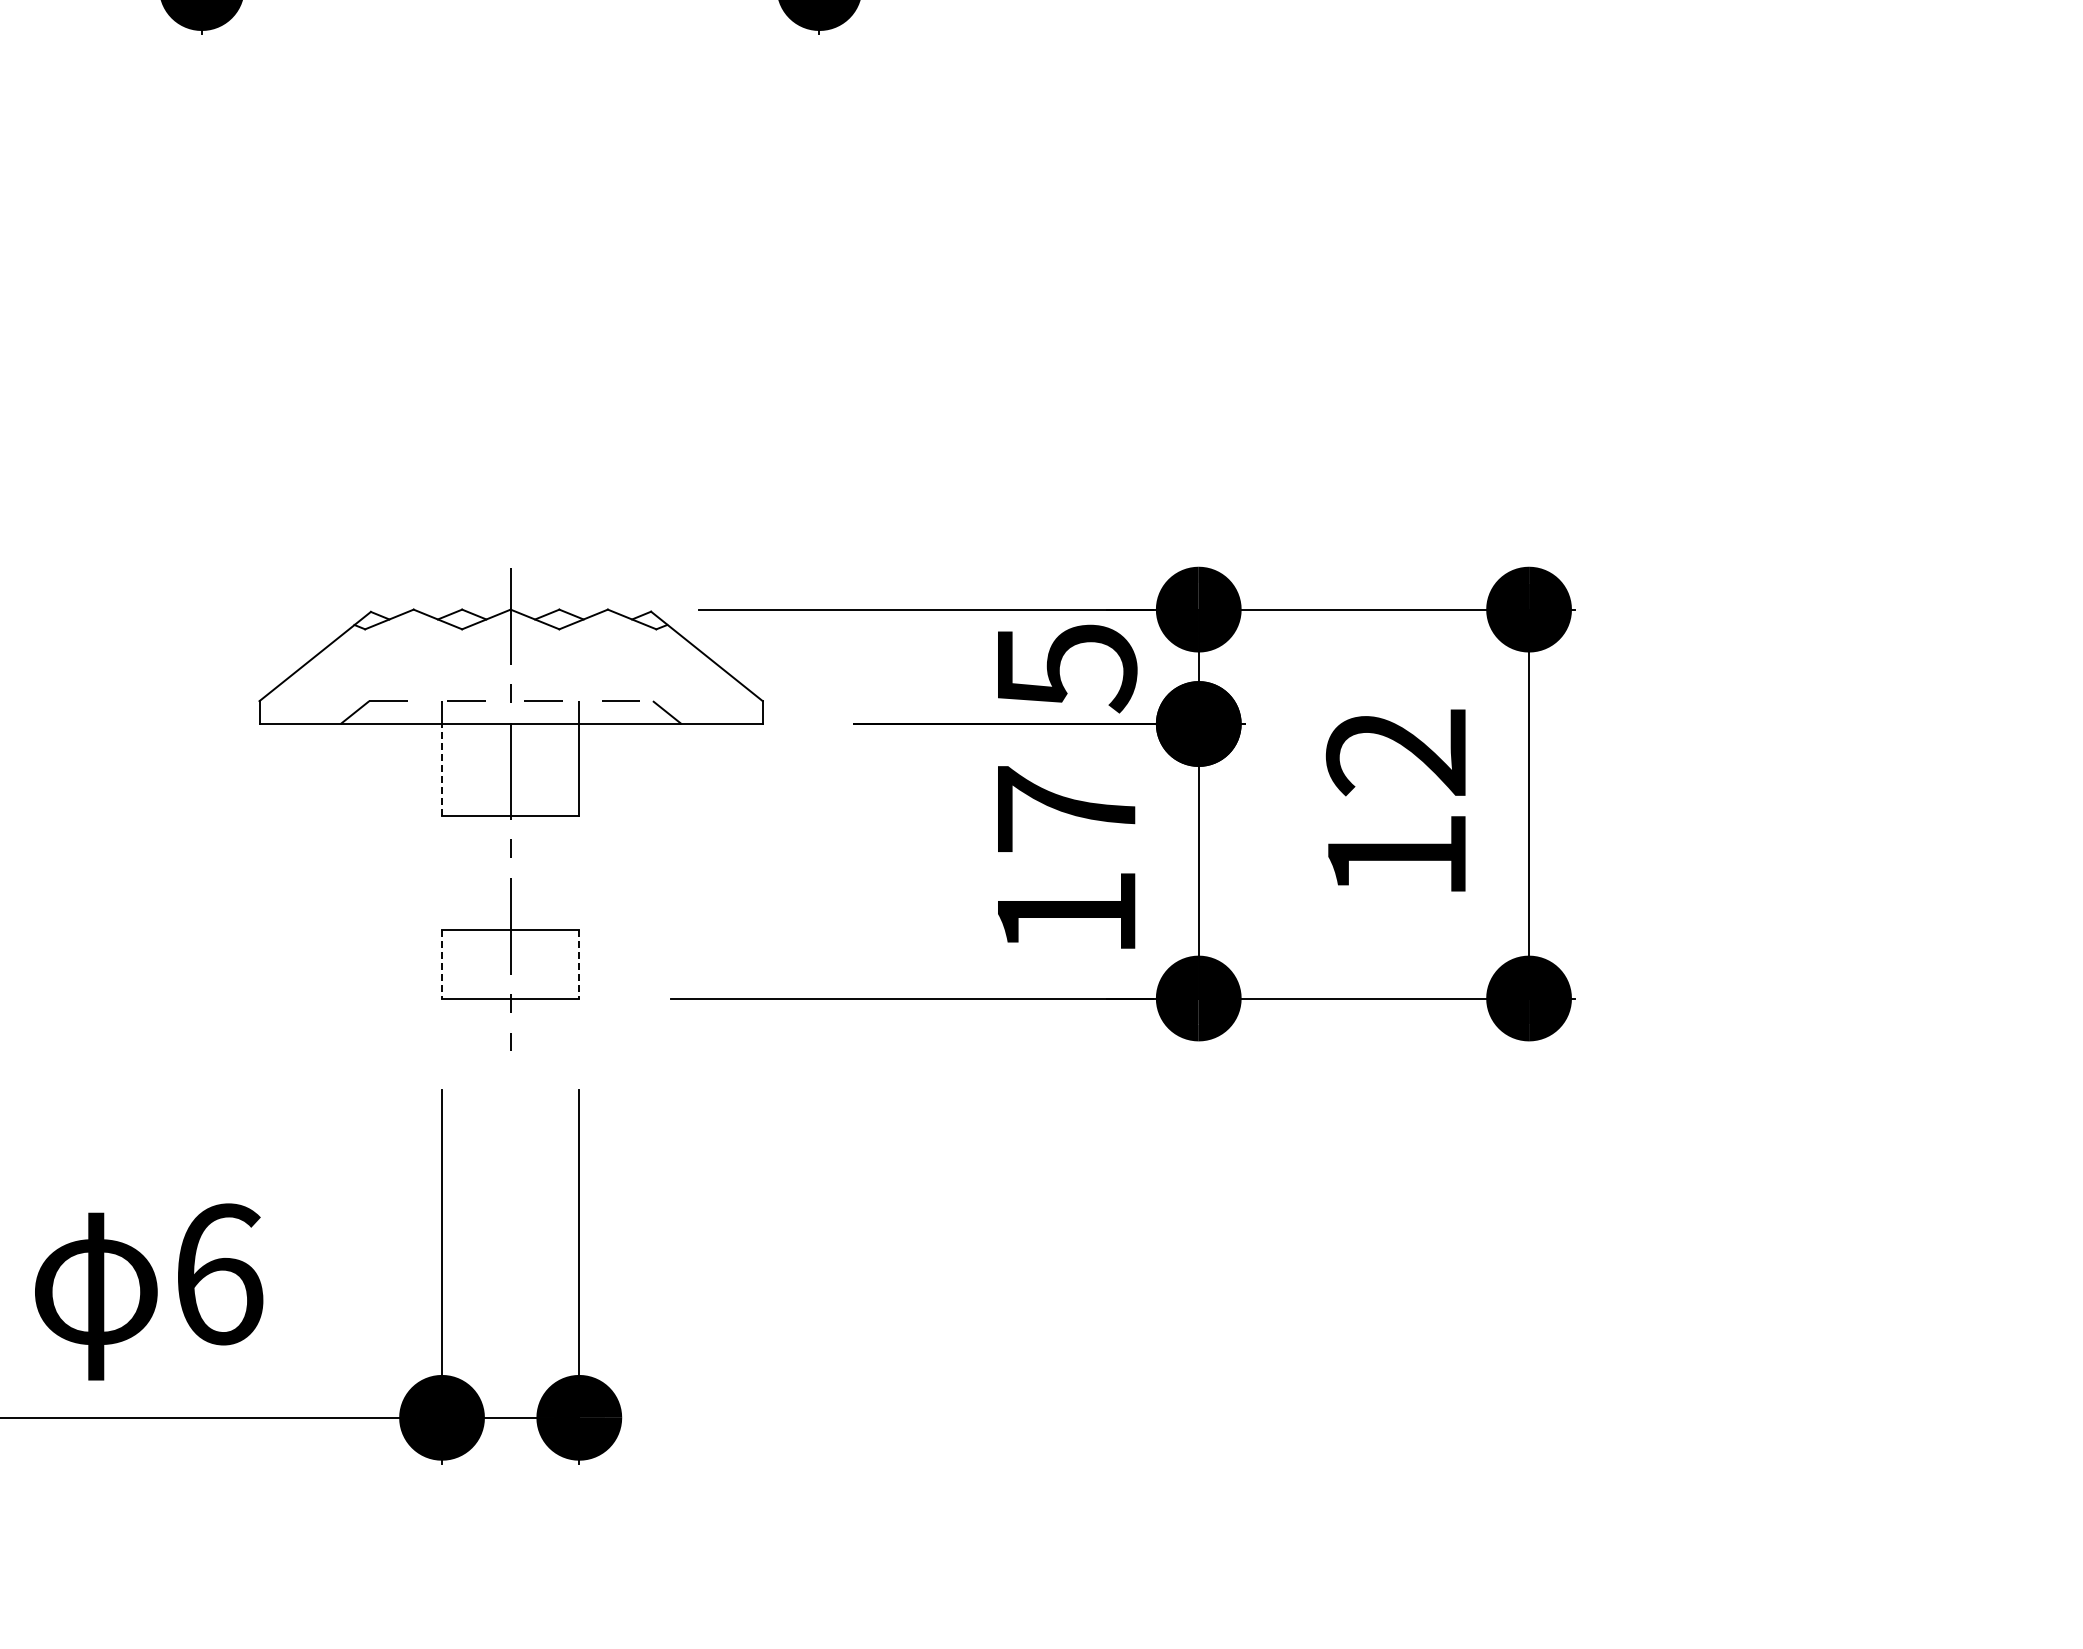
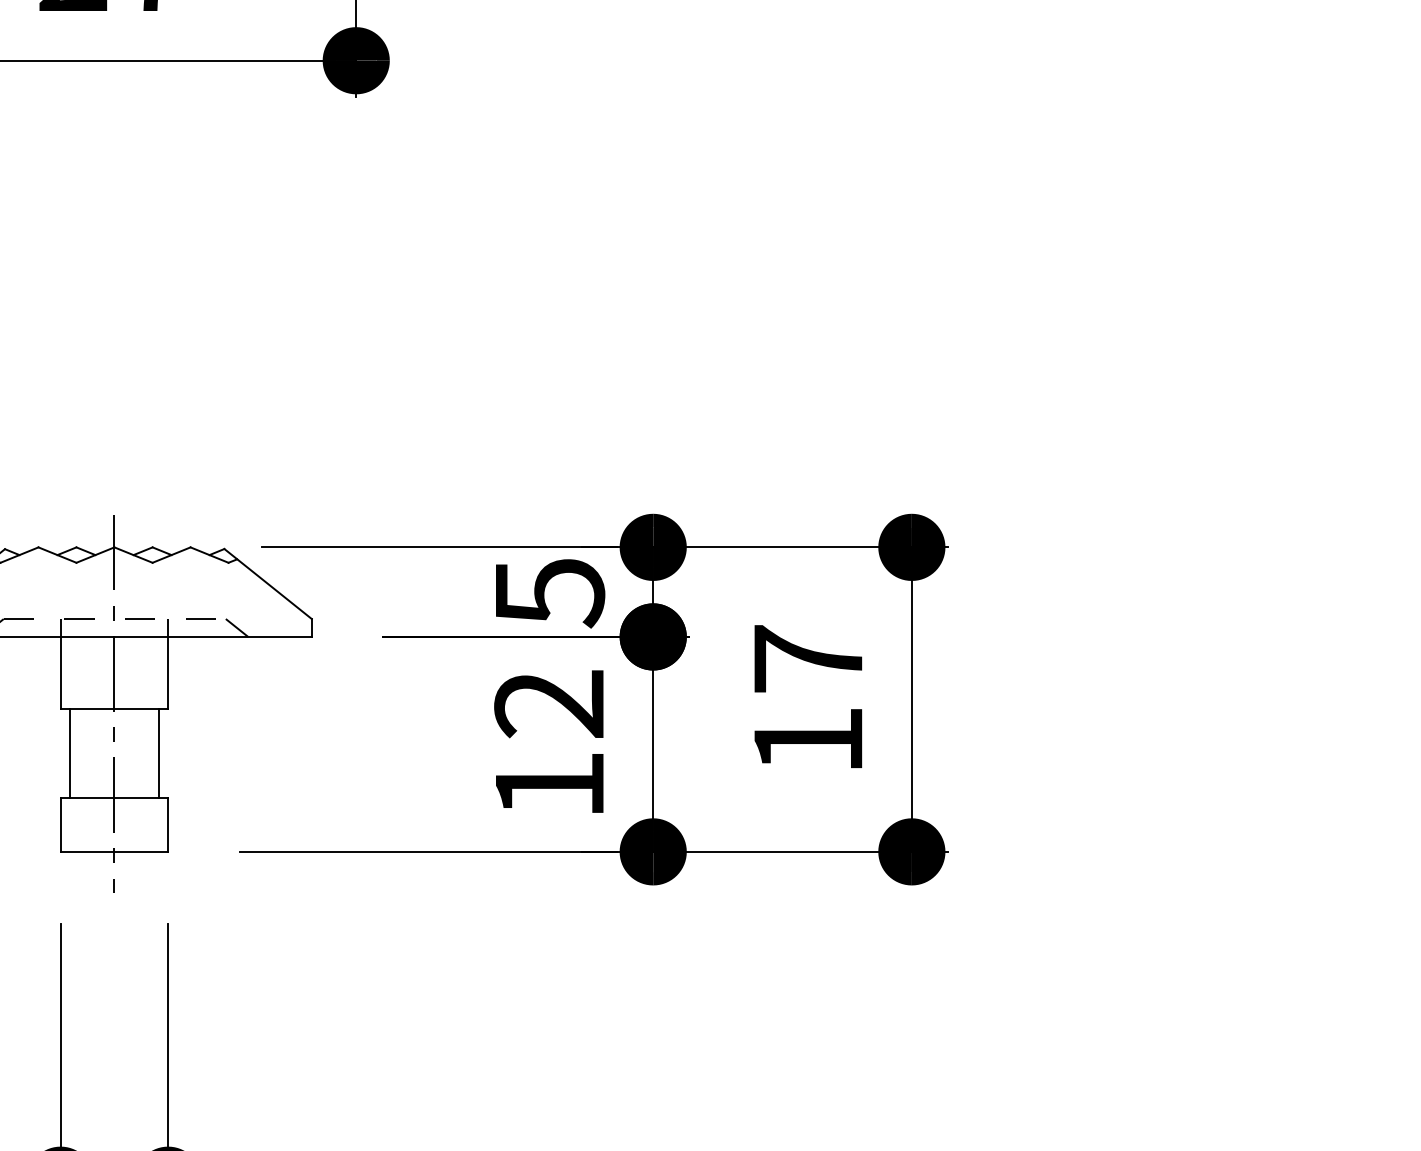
text: (1395, 752) -> (807, 659), 12 -> 17
line: (442, 769) -> (61, 672), dashed -> solid
text: (1065, 809) -> (548, 703), 17 -> 12
line: (453, 872) -> (69, 753), added
line: (567, 872) -> (158, 753), added
line: (442, 964) -> (61, 825), dashed -> solid
line: (579, 964) -> (168, 825), dashed -> solid

